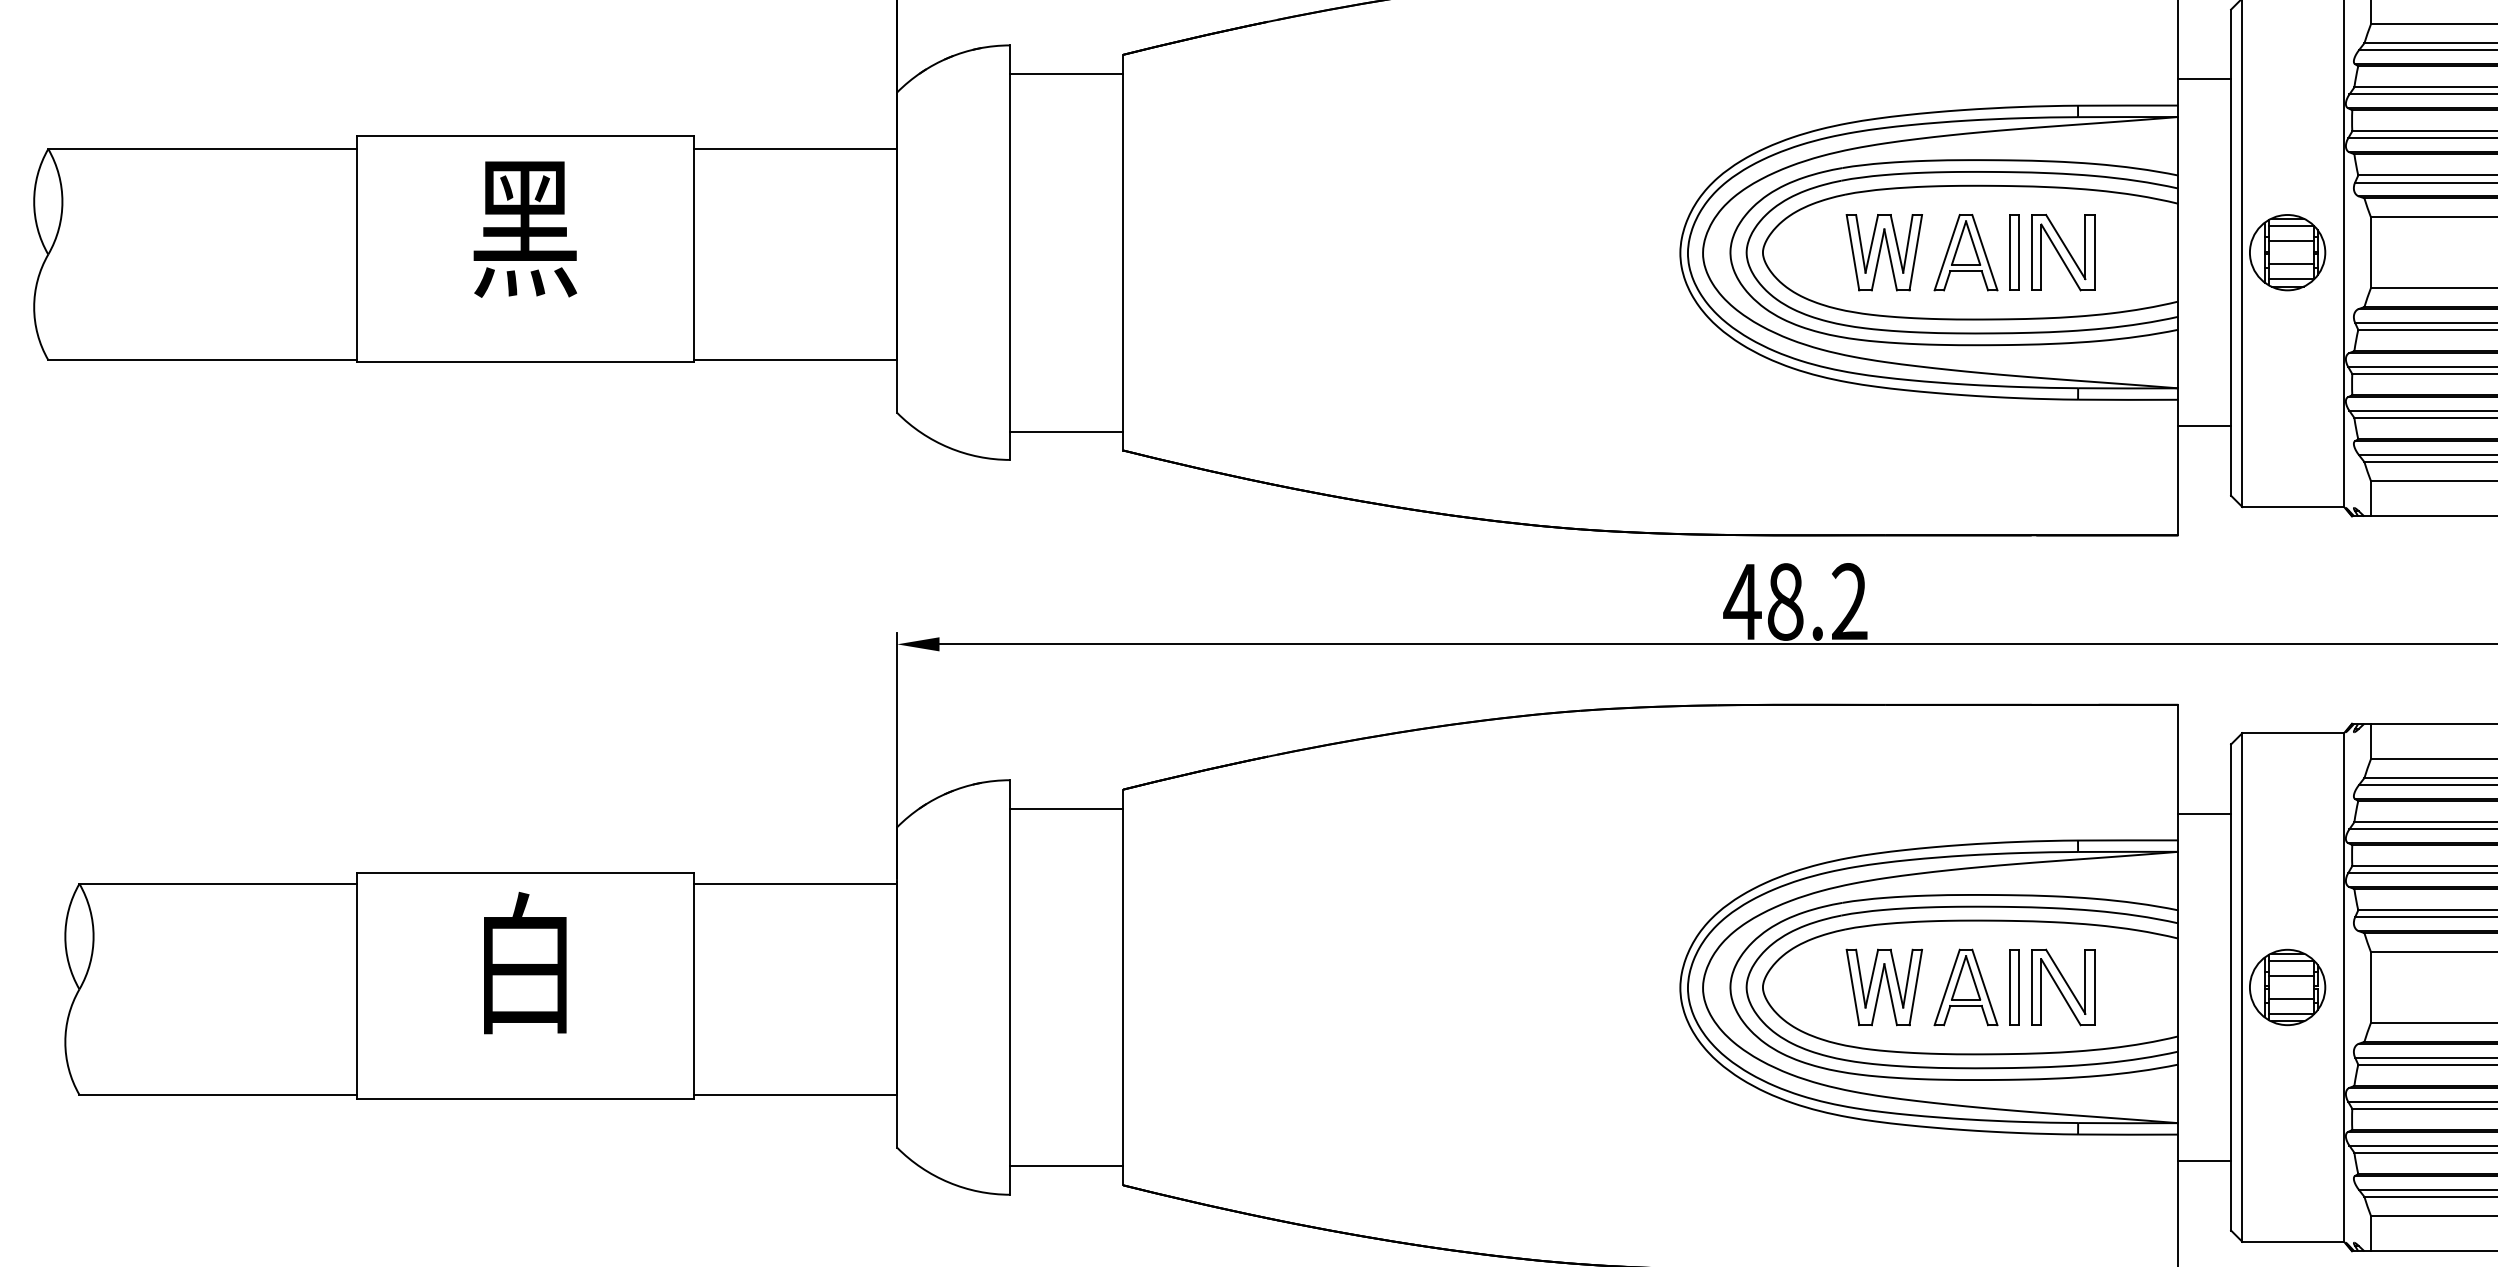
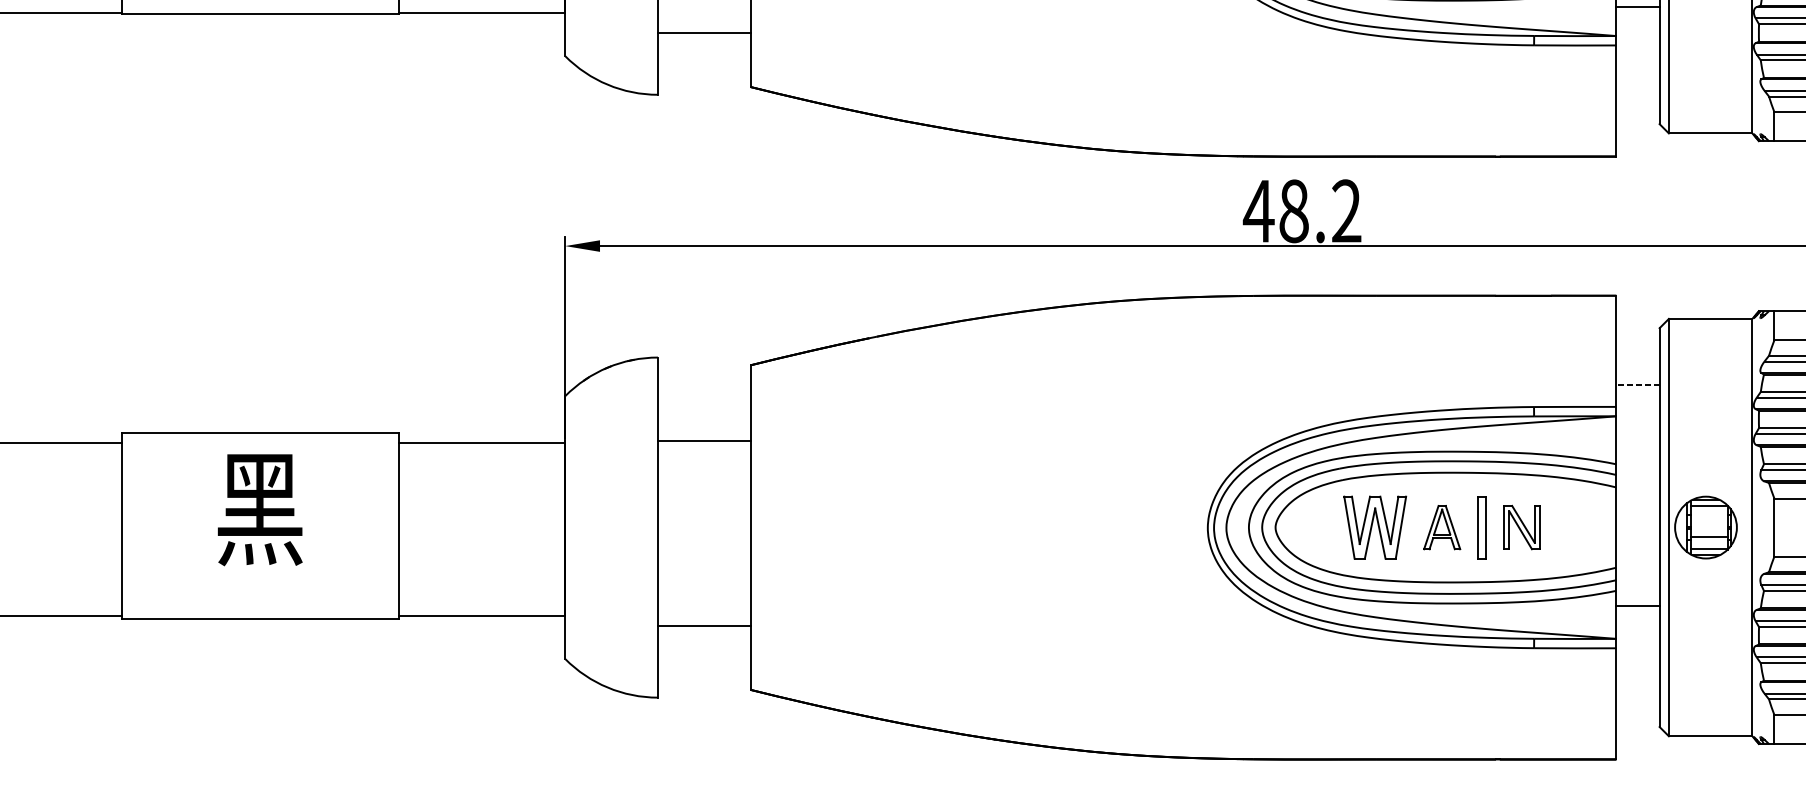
line: (2204, 426) -> (1637, 7), moved
line: (1066, 431) -> (704, 32), moved
line: (1066, 808) -> (704, 440), moved
line: (2204, 814) -> (1637, 385), solid -> dashed
text: (525, 962) -> (260, 507), 白 -> 黑
line: (2290, 976) -> (1708, 518), removed
part: (1965, 987) -> (1441, 527), size x0.7
part: (2063, 987) -> (1522, 527), size x0.7
line: (2204, 1160) -> (1637, 605), moved
line: (1066, 1166) -> (704, 626), moved

